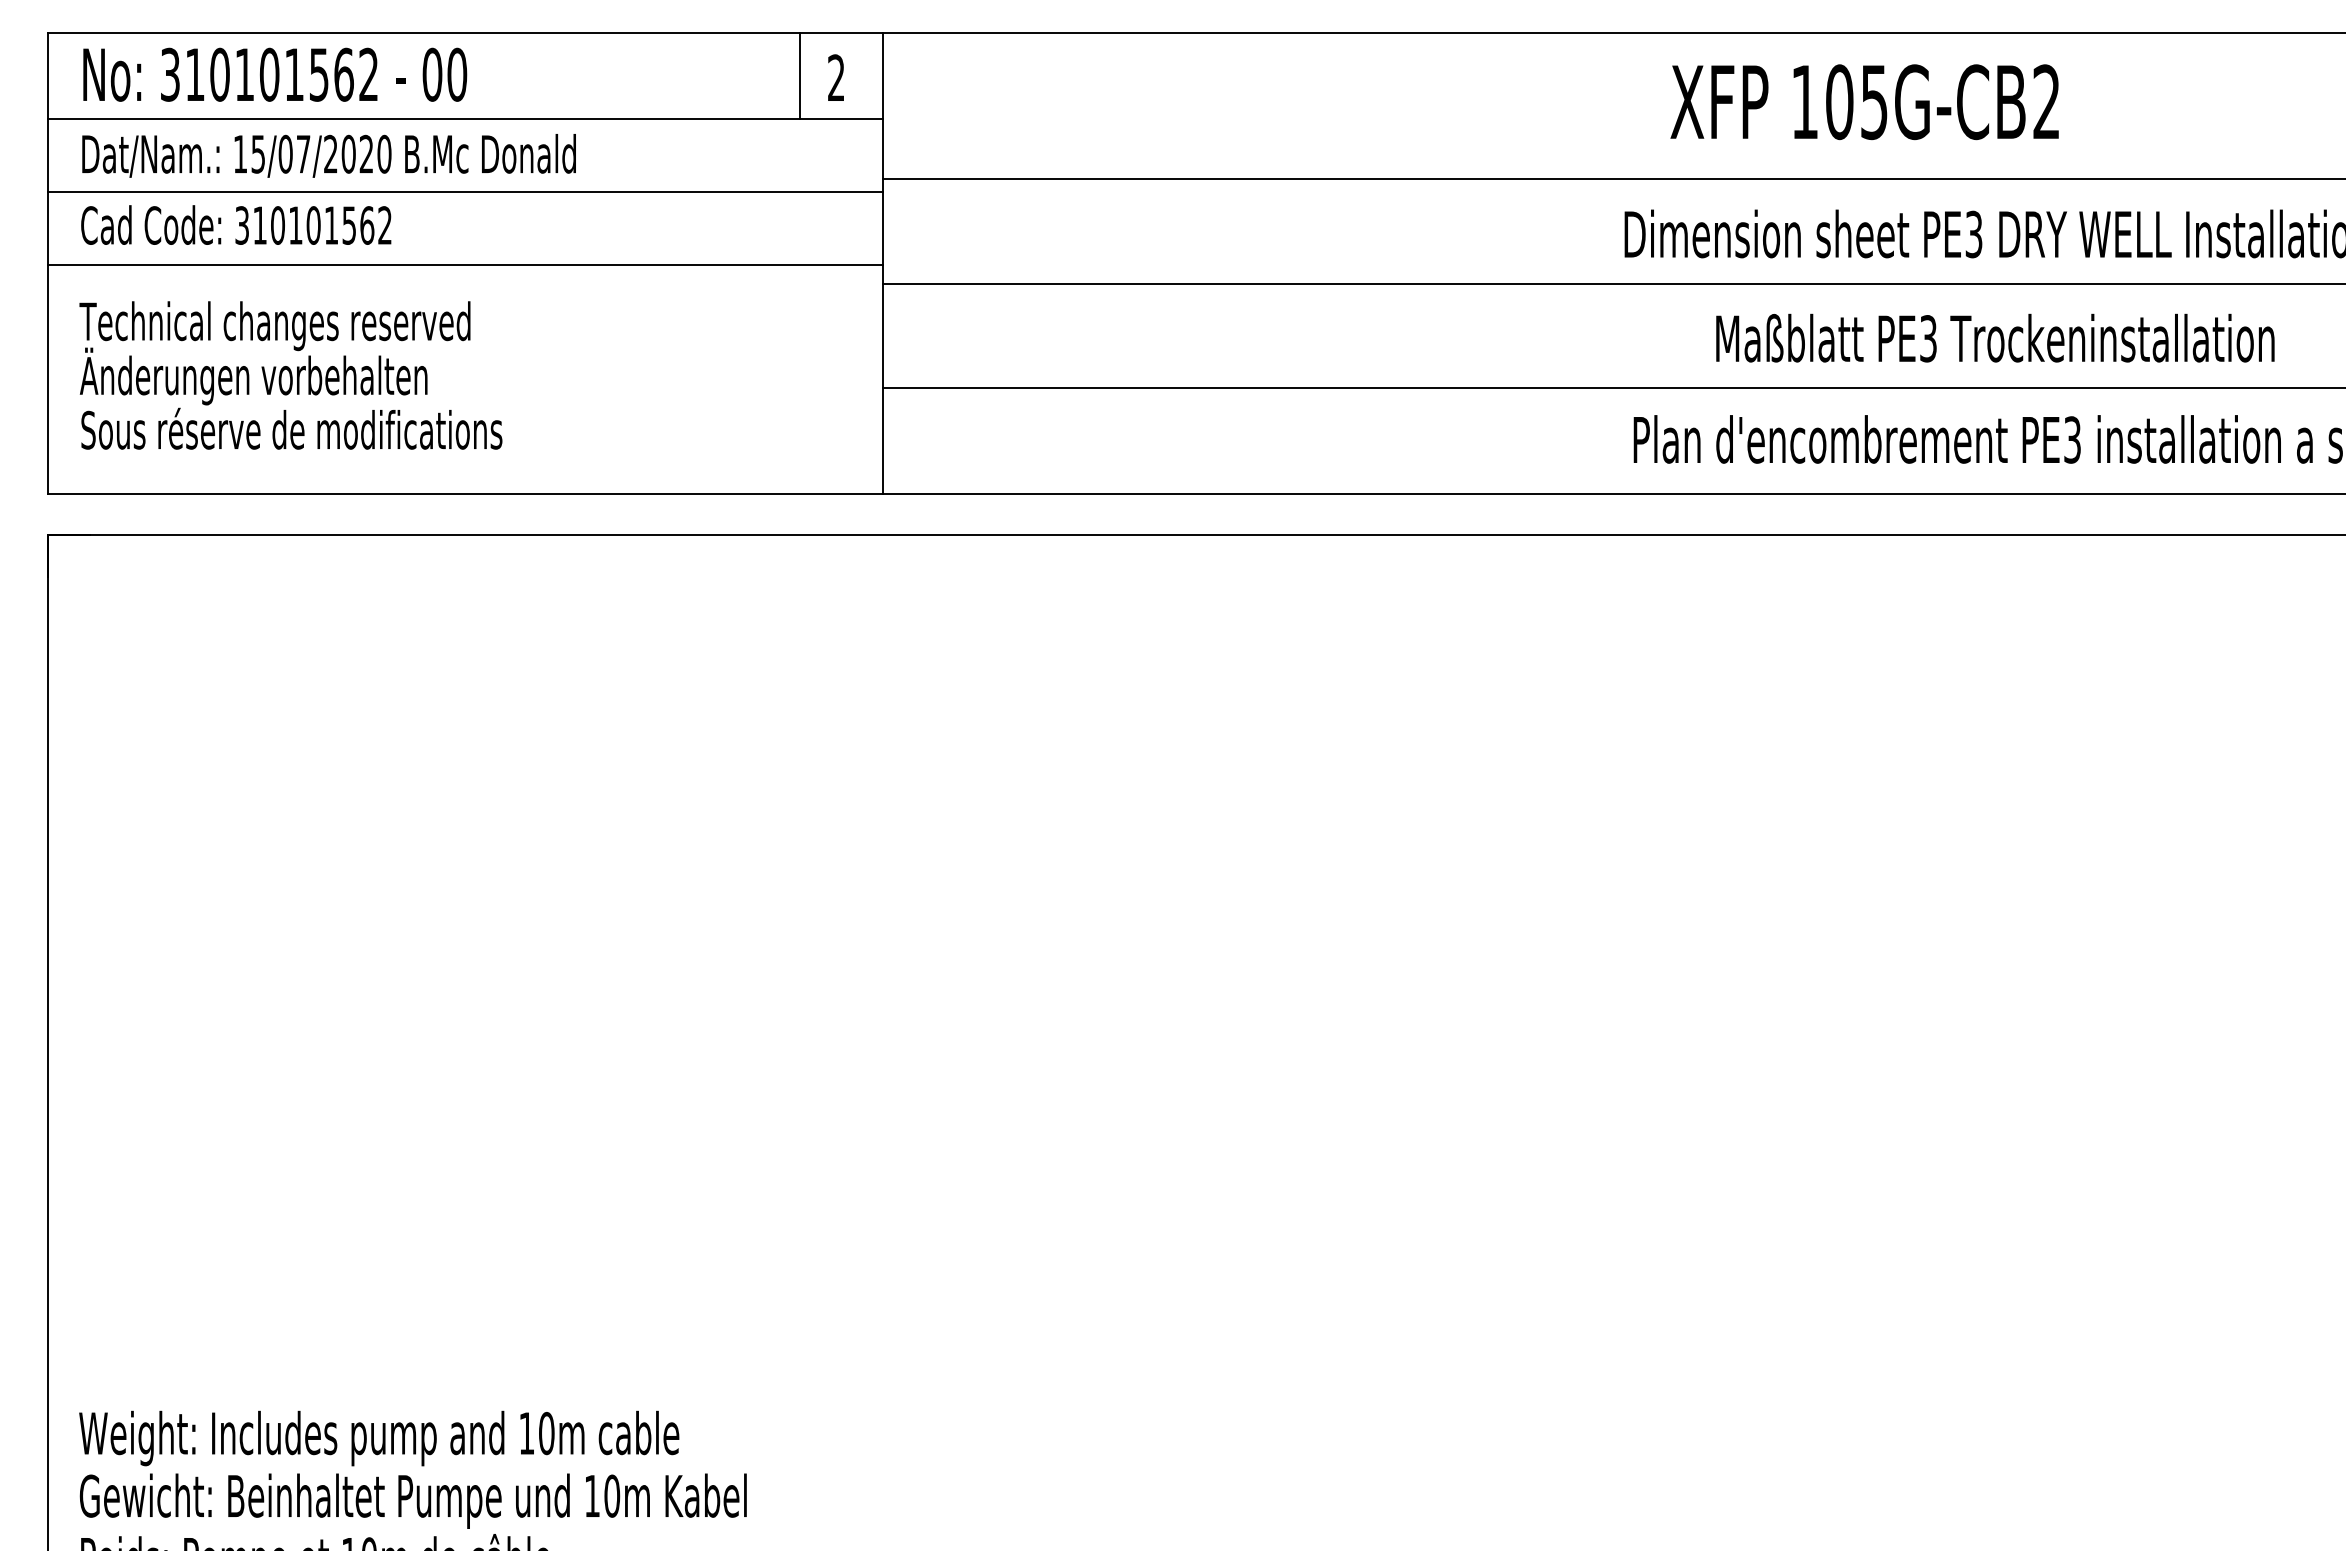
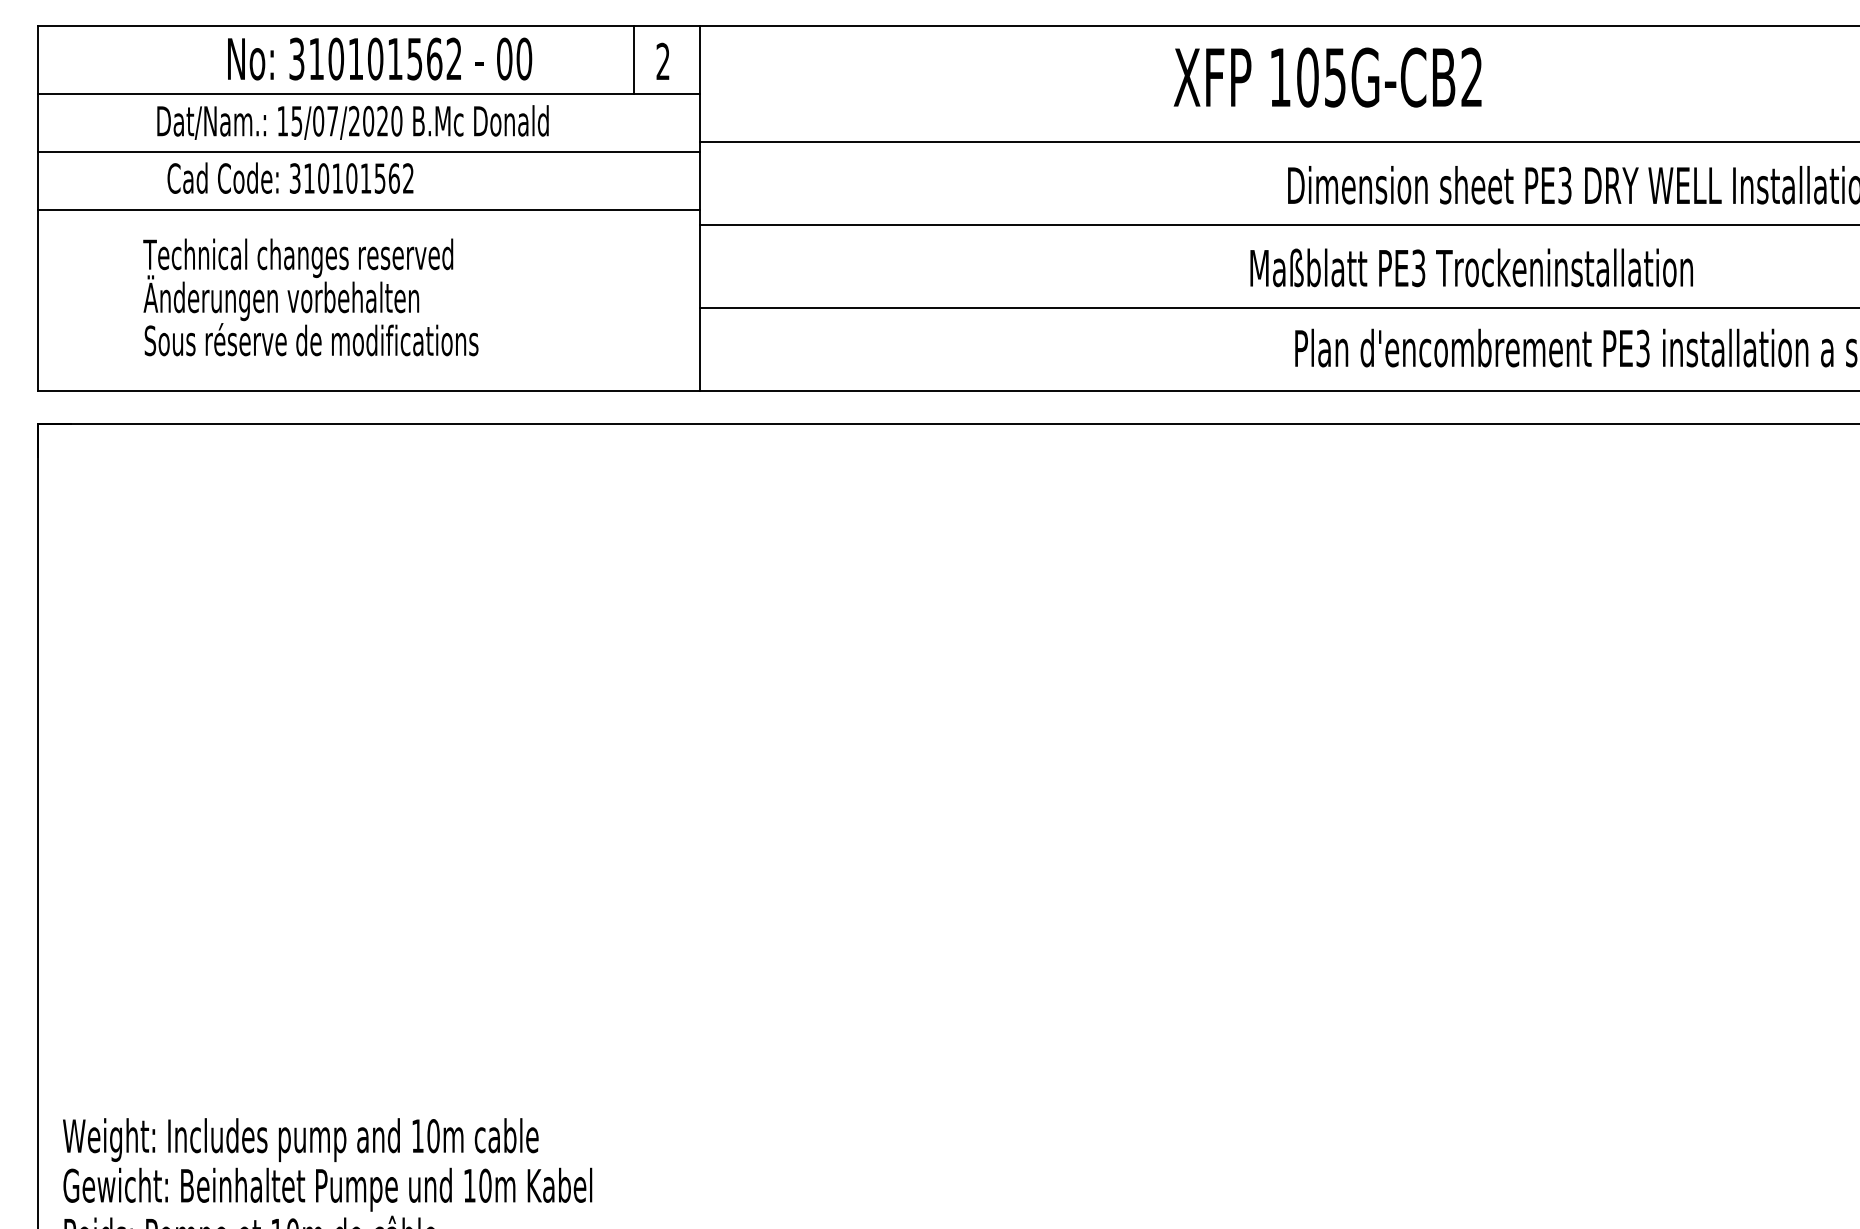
text: (275, 74) -> (380, 58), moved
text: (1864, 102) -> (1327, 77), moved
text: (328, 155) -> (352, 122), moved
text: (236, 224) -> (290, 177), moved
text: (1995, 337) -> (1471, 267), moved
text: (290, 375) -> (310, 297), moved

